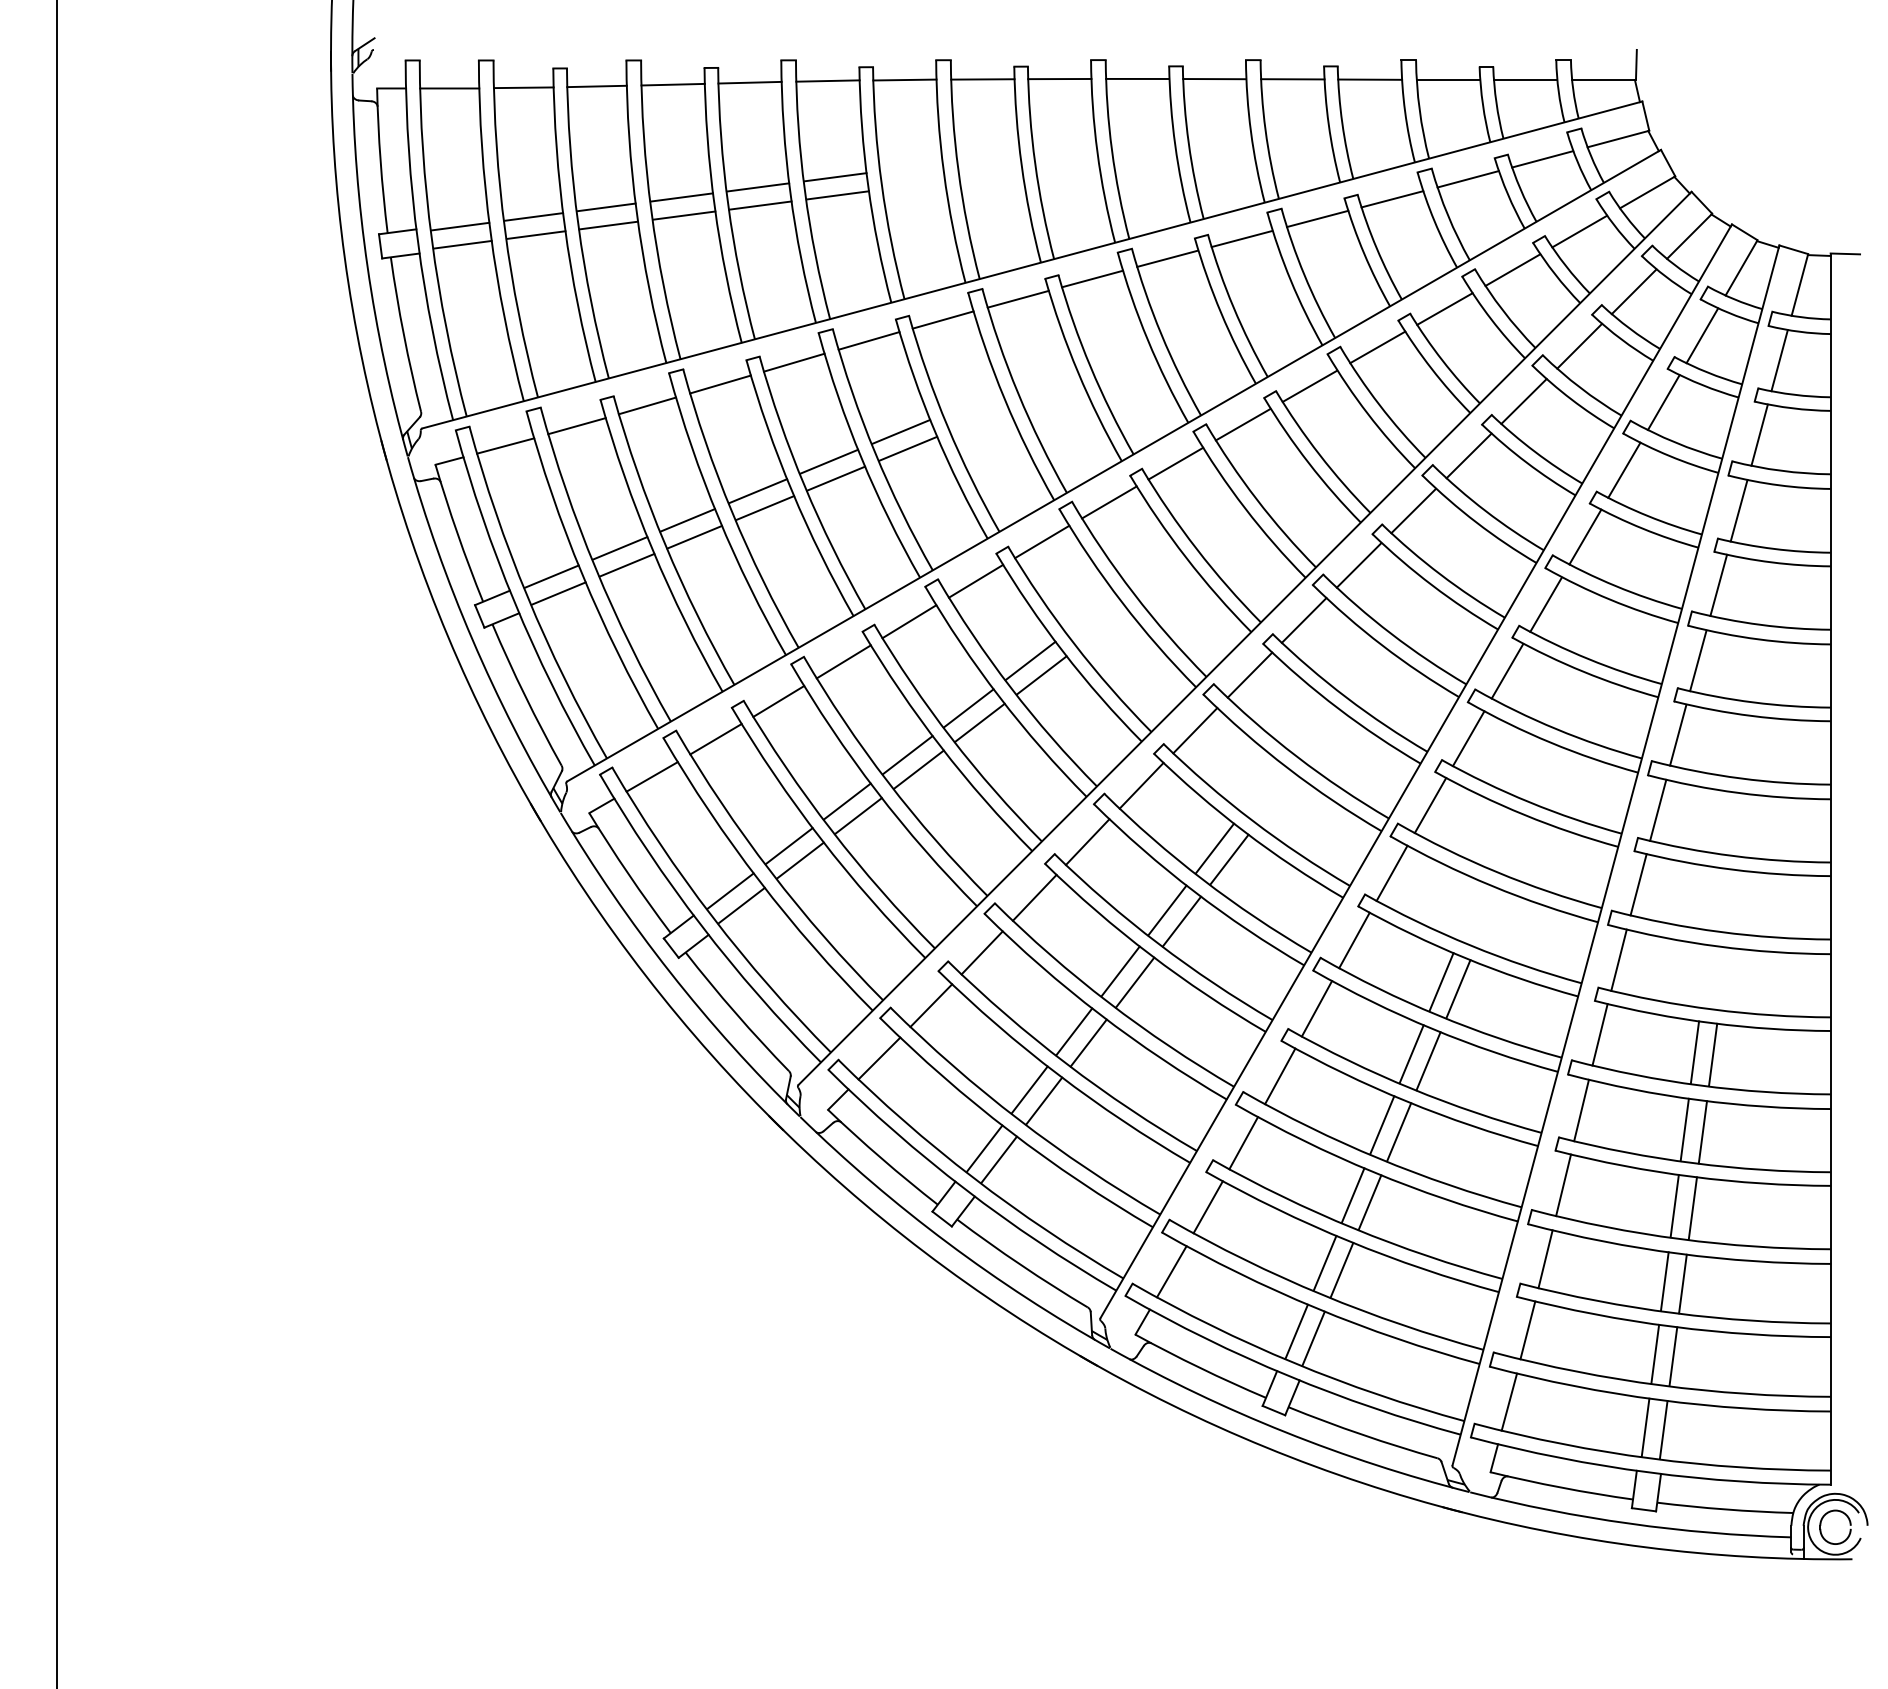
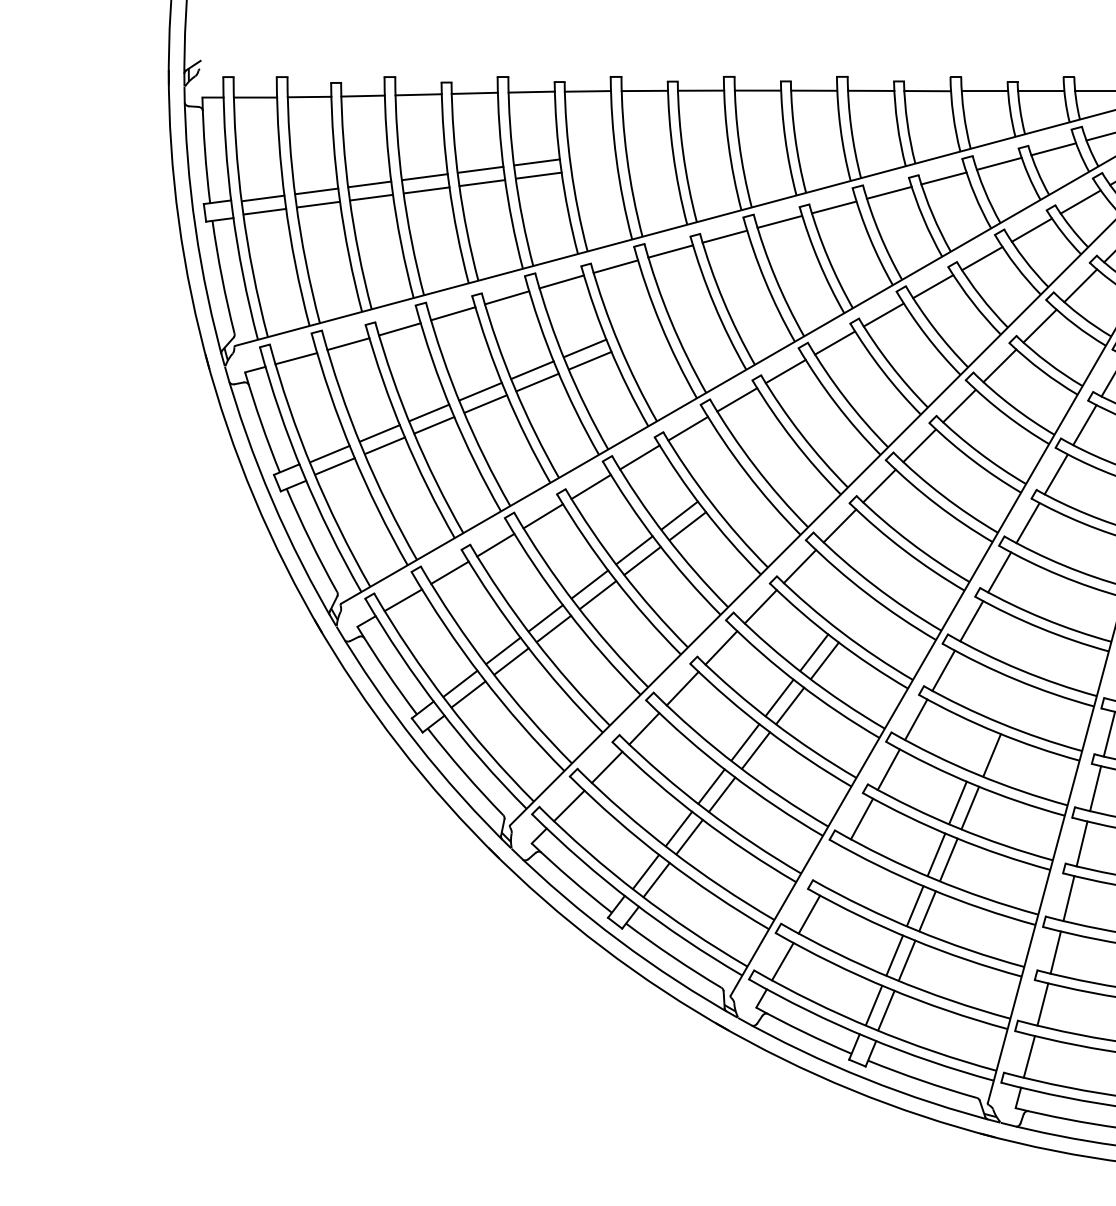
line: (1441, 982) -> (979, 750), removed
line: (1243, 1143) -> (835, 868), removed

